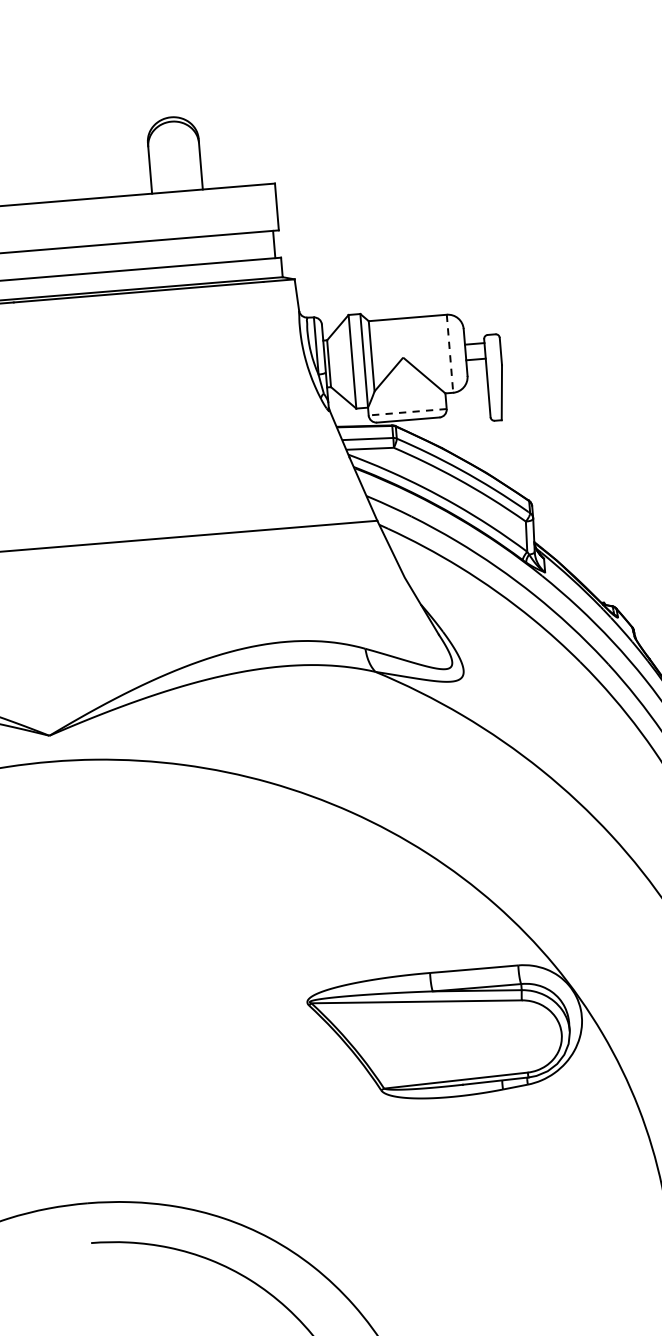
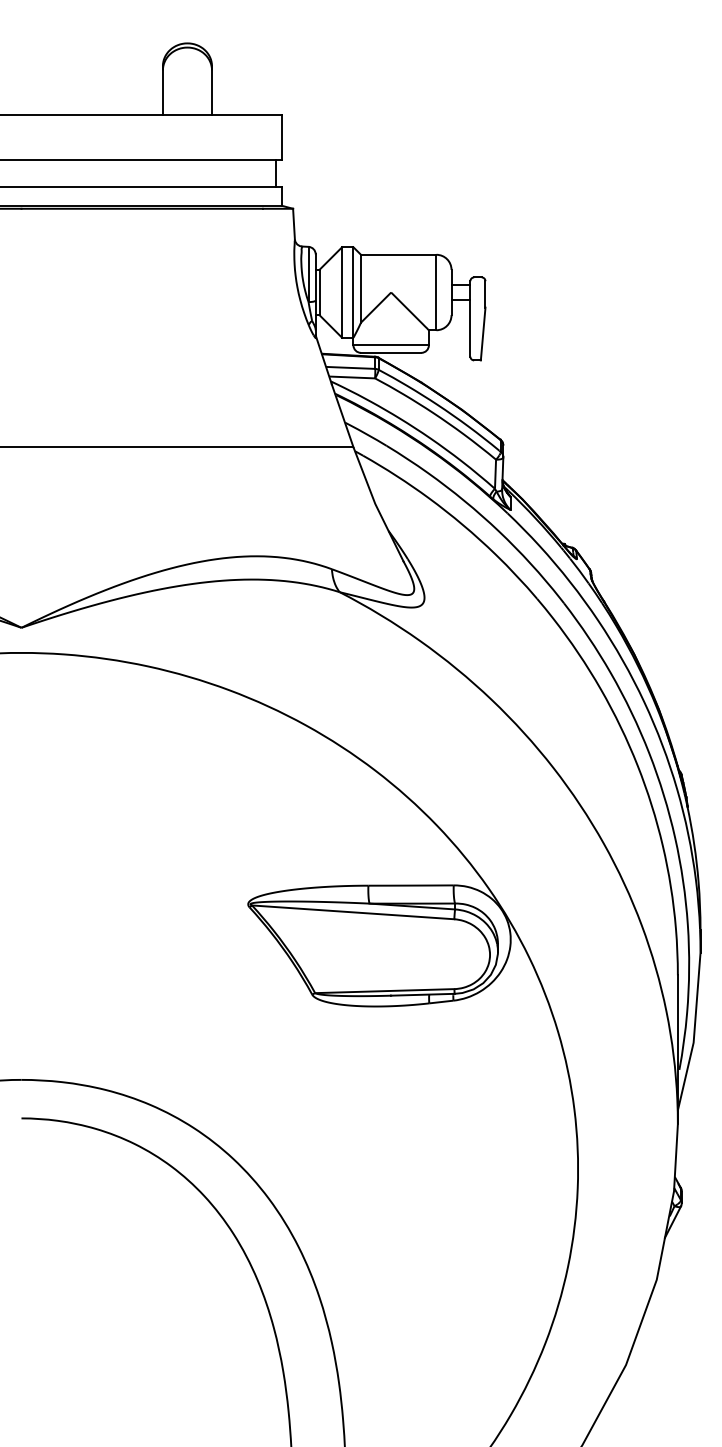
line: (450, 353) -> (436, 292), dashed -> solid
line: (408, 412) -> (391, 345), dashed -> solid

